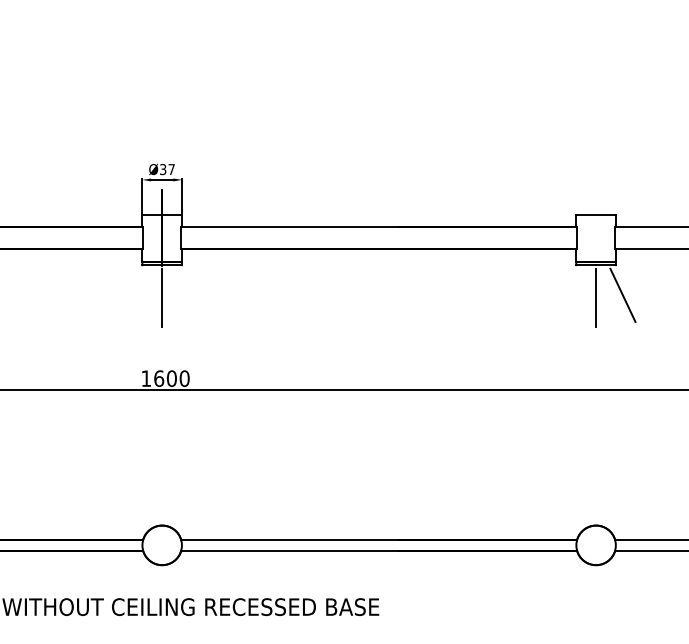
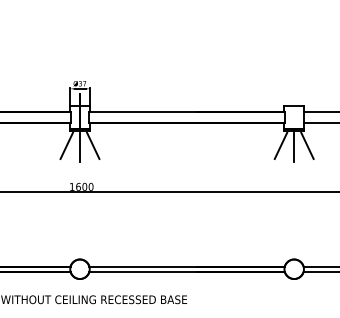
line: (134, 294) -> (66, 145), added
line: (189, 294) -> (93, 145), added
line: (568, 294) -> (280, 145), added

